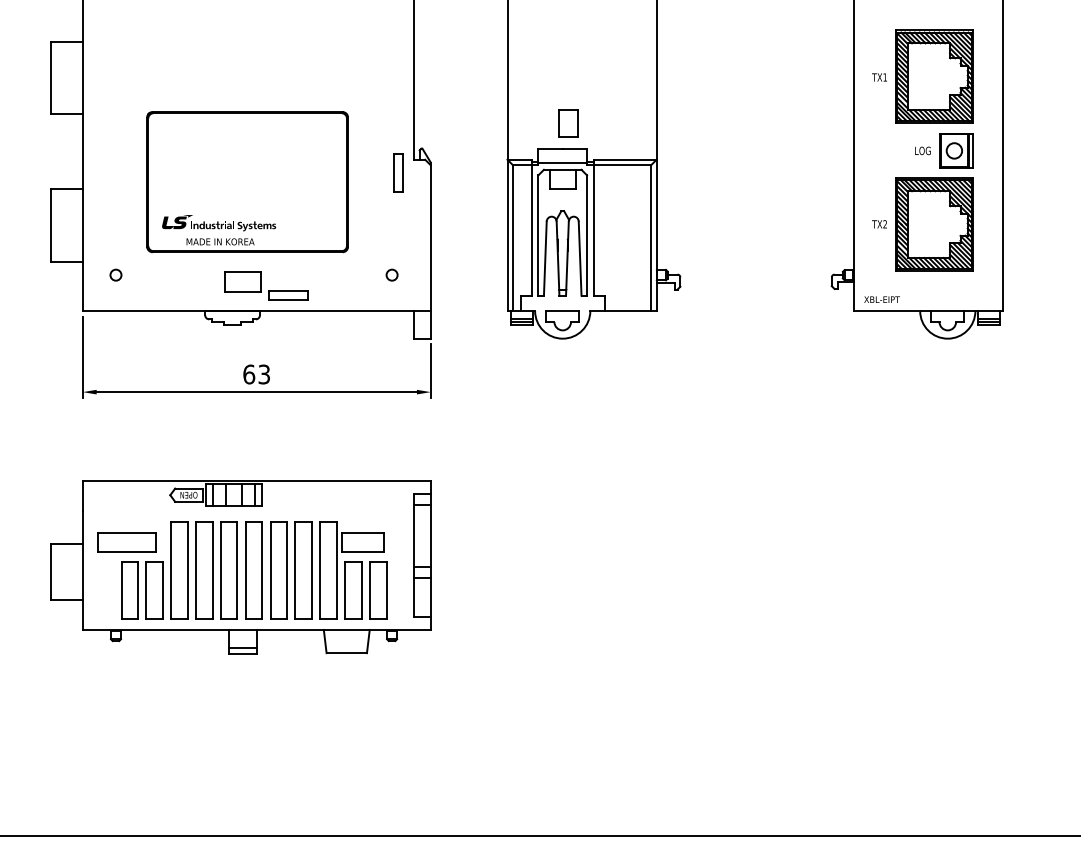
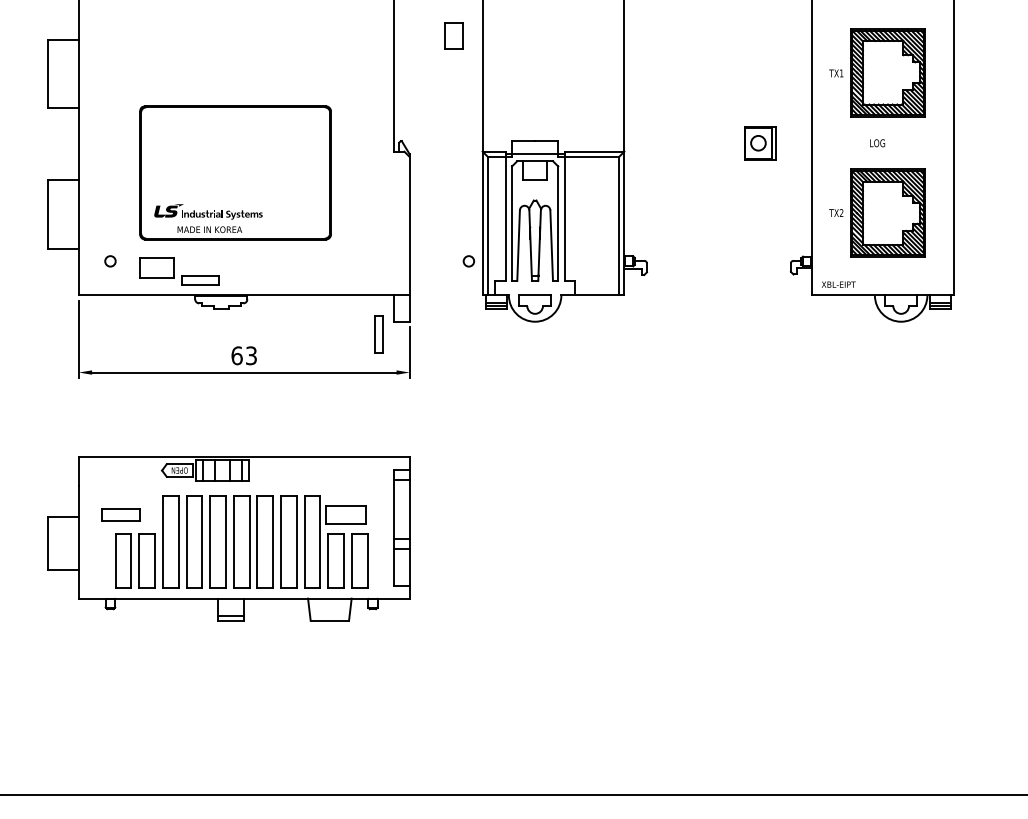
part: (568, 122) -> (453, 35), moved
part: (956, 151) -> (760, 143), moved
part: (397, 173) -> (378, 334), moved
circle: (391, 275) -> (468, 261), moved
part: (266, 285) -> (179, 271), moved
part: (126, 541) -> (120, 514), size x0.7

